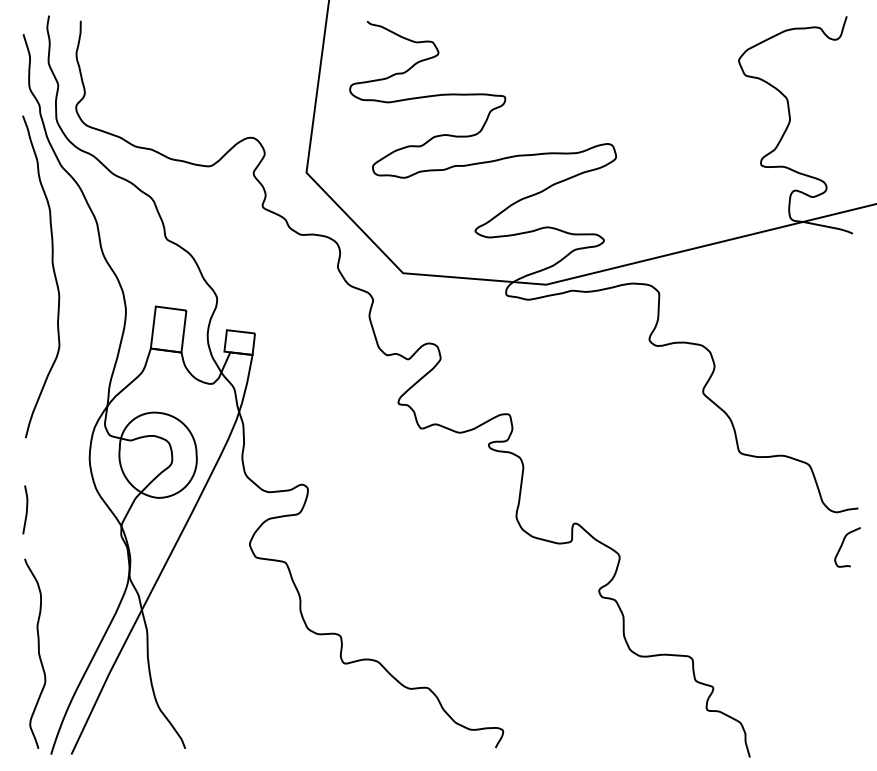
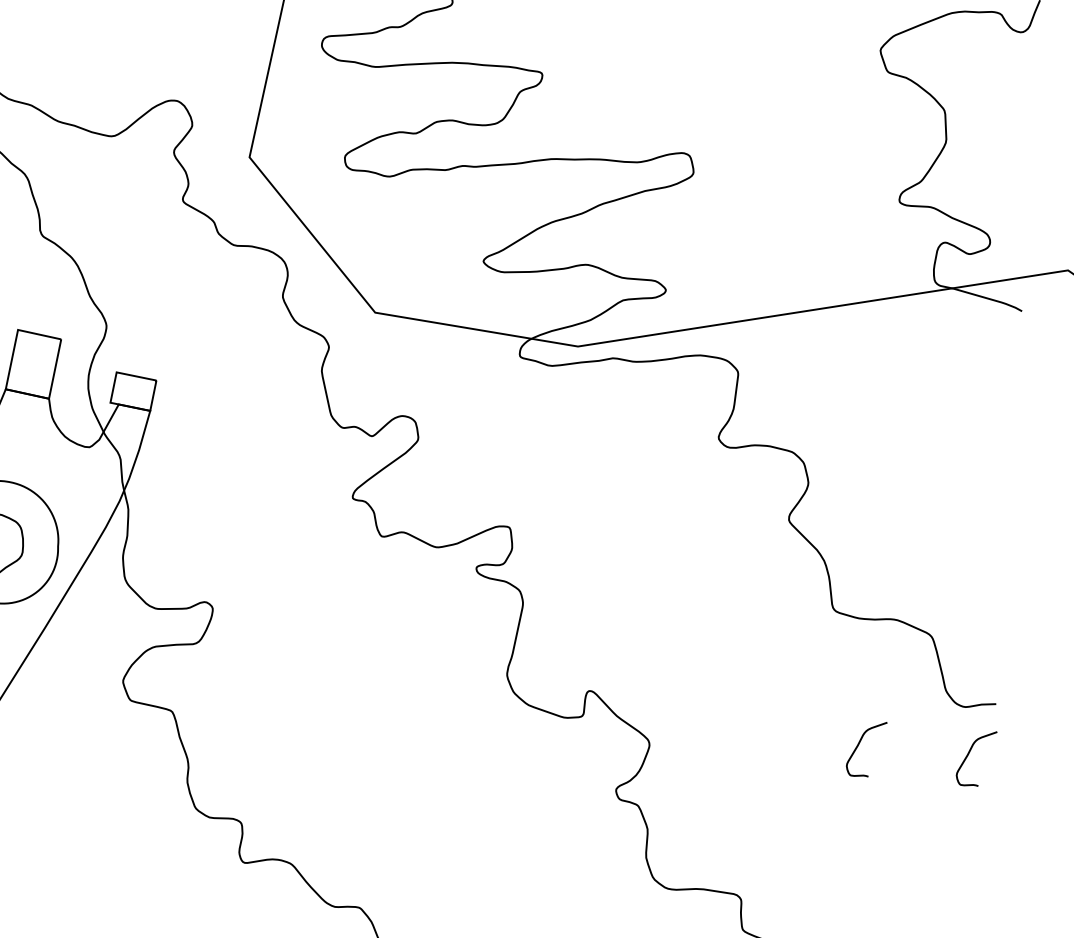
curve: (765, 546) -> (859, 747), added

